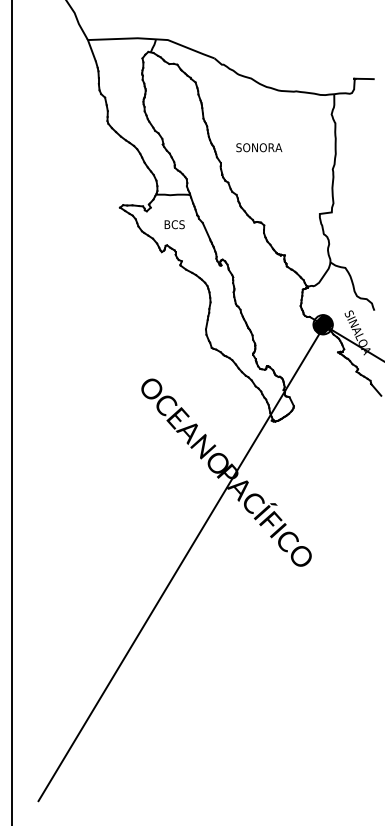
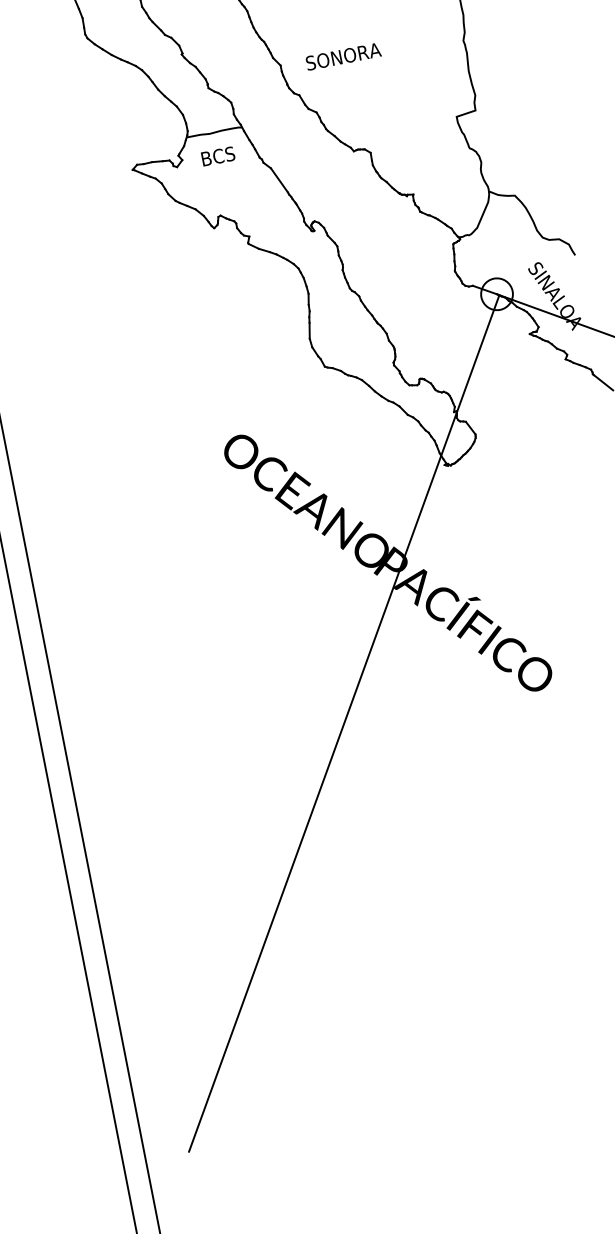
text: (259, 147) -> (343, 56), moved
text: (174, 224) -> (217, 156), moved
hatch: (322, 324) -> (495, 294), removed

